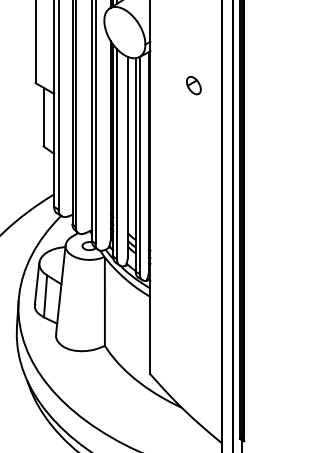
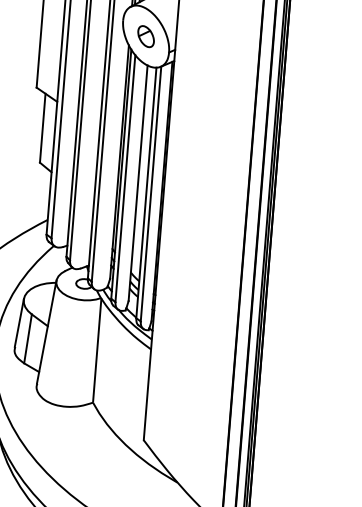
part: (193, 85) -> (145, 36), moved

